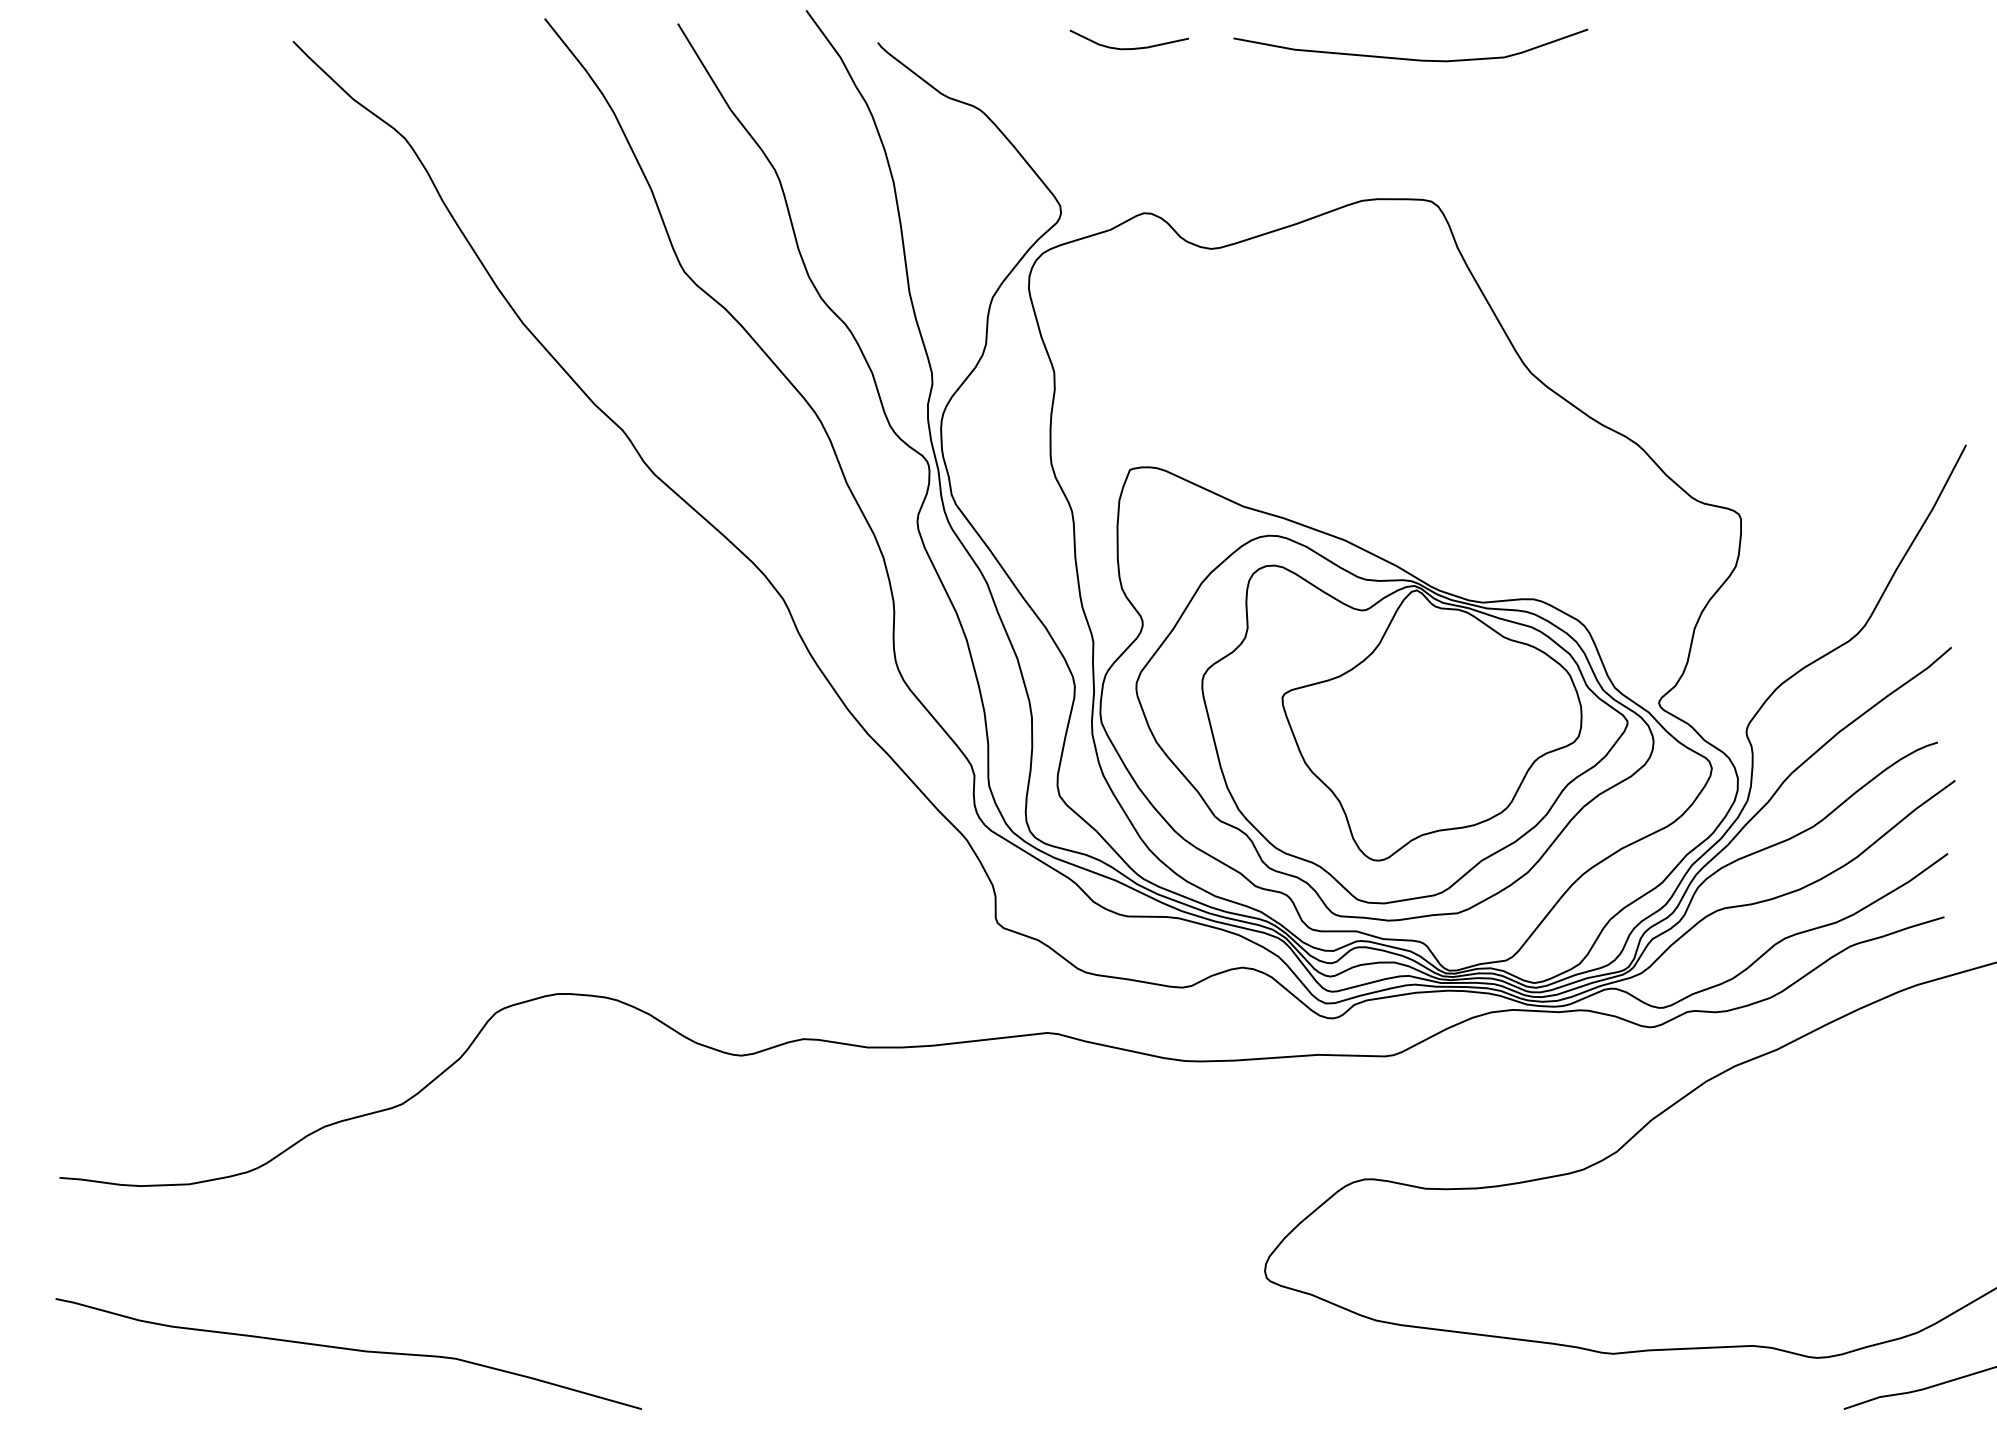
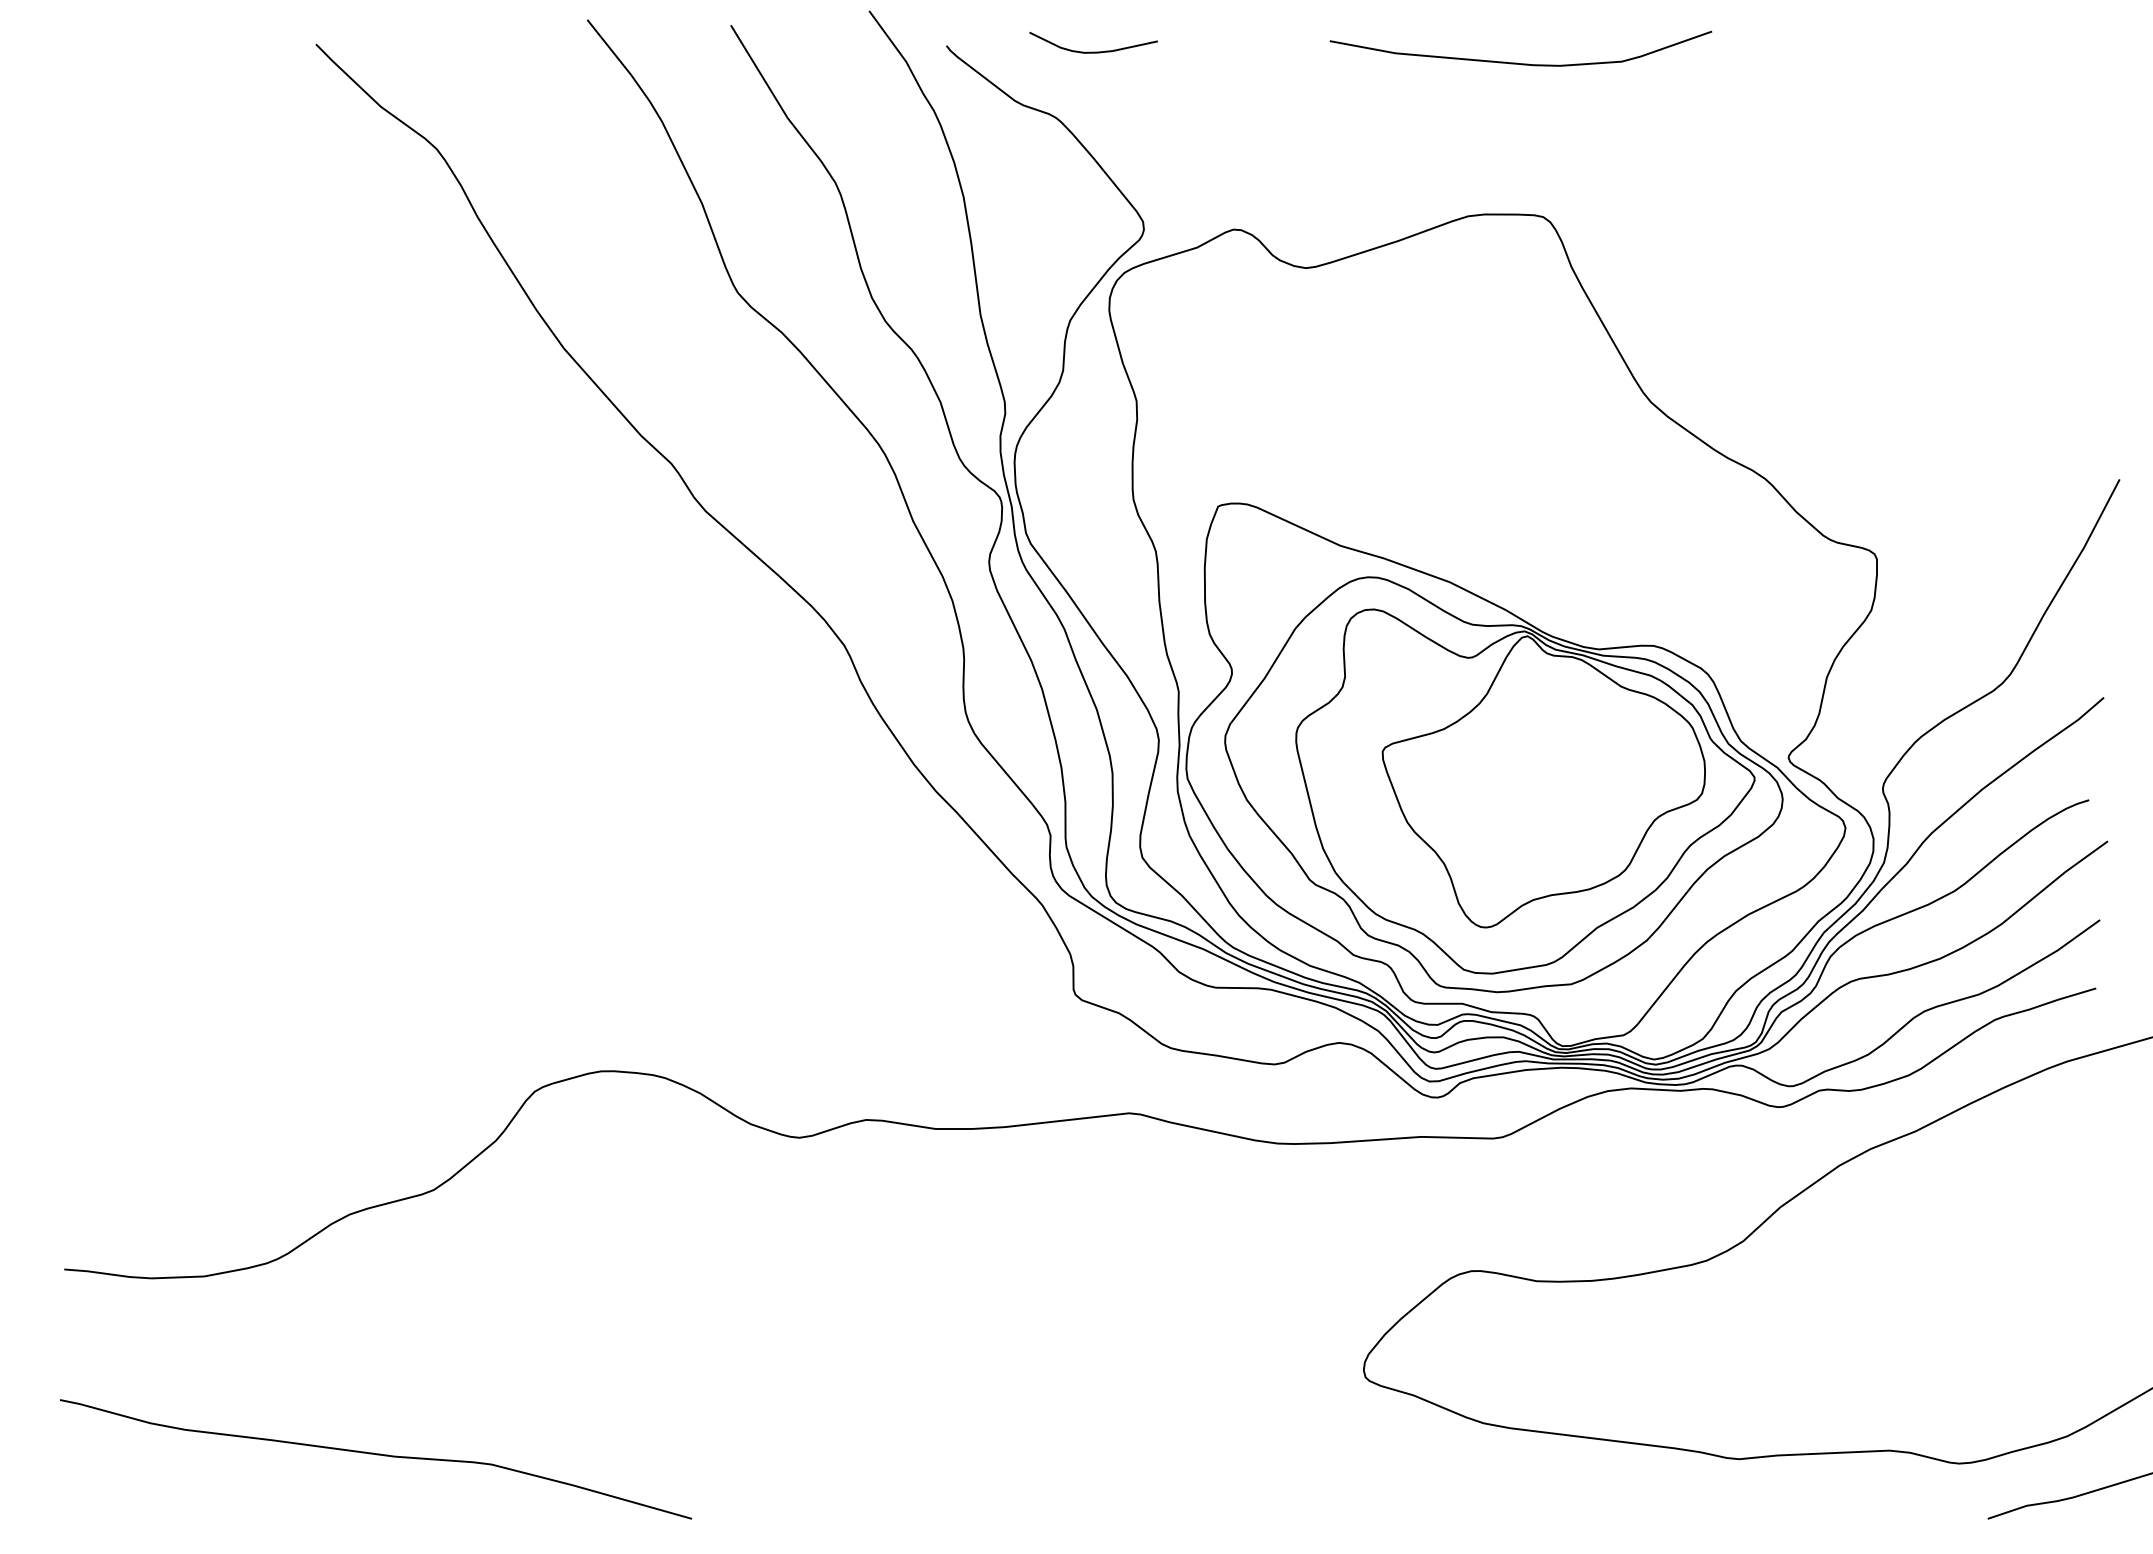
curve: (1128, 48) -> (1092, 52), moved

